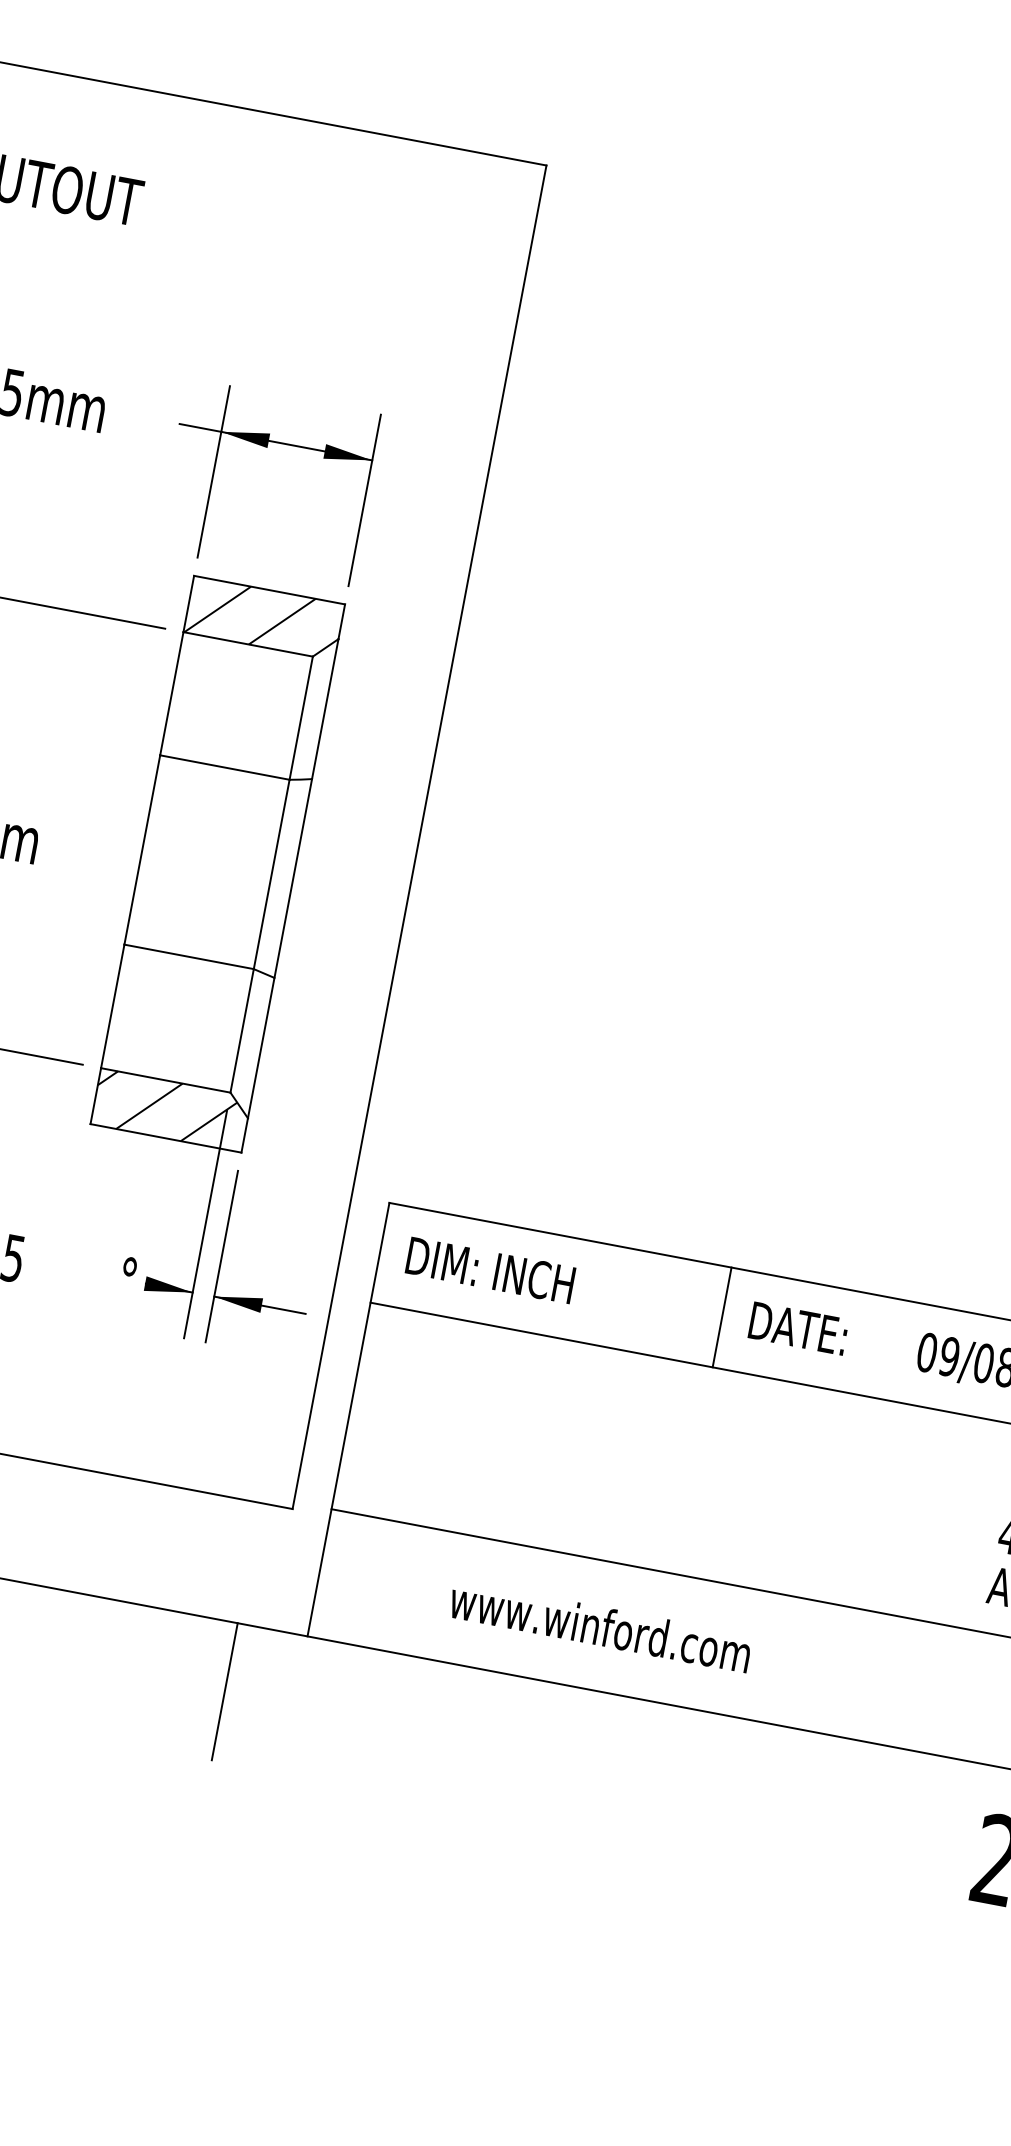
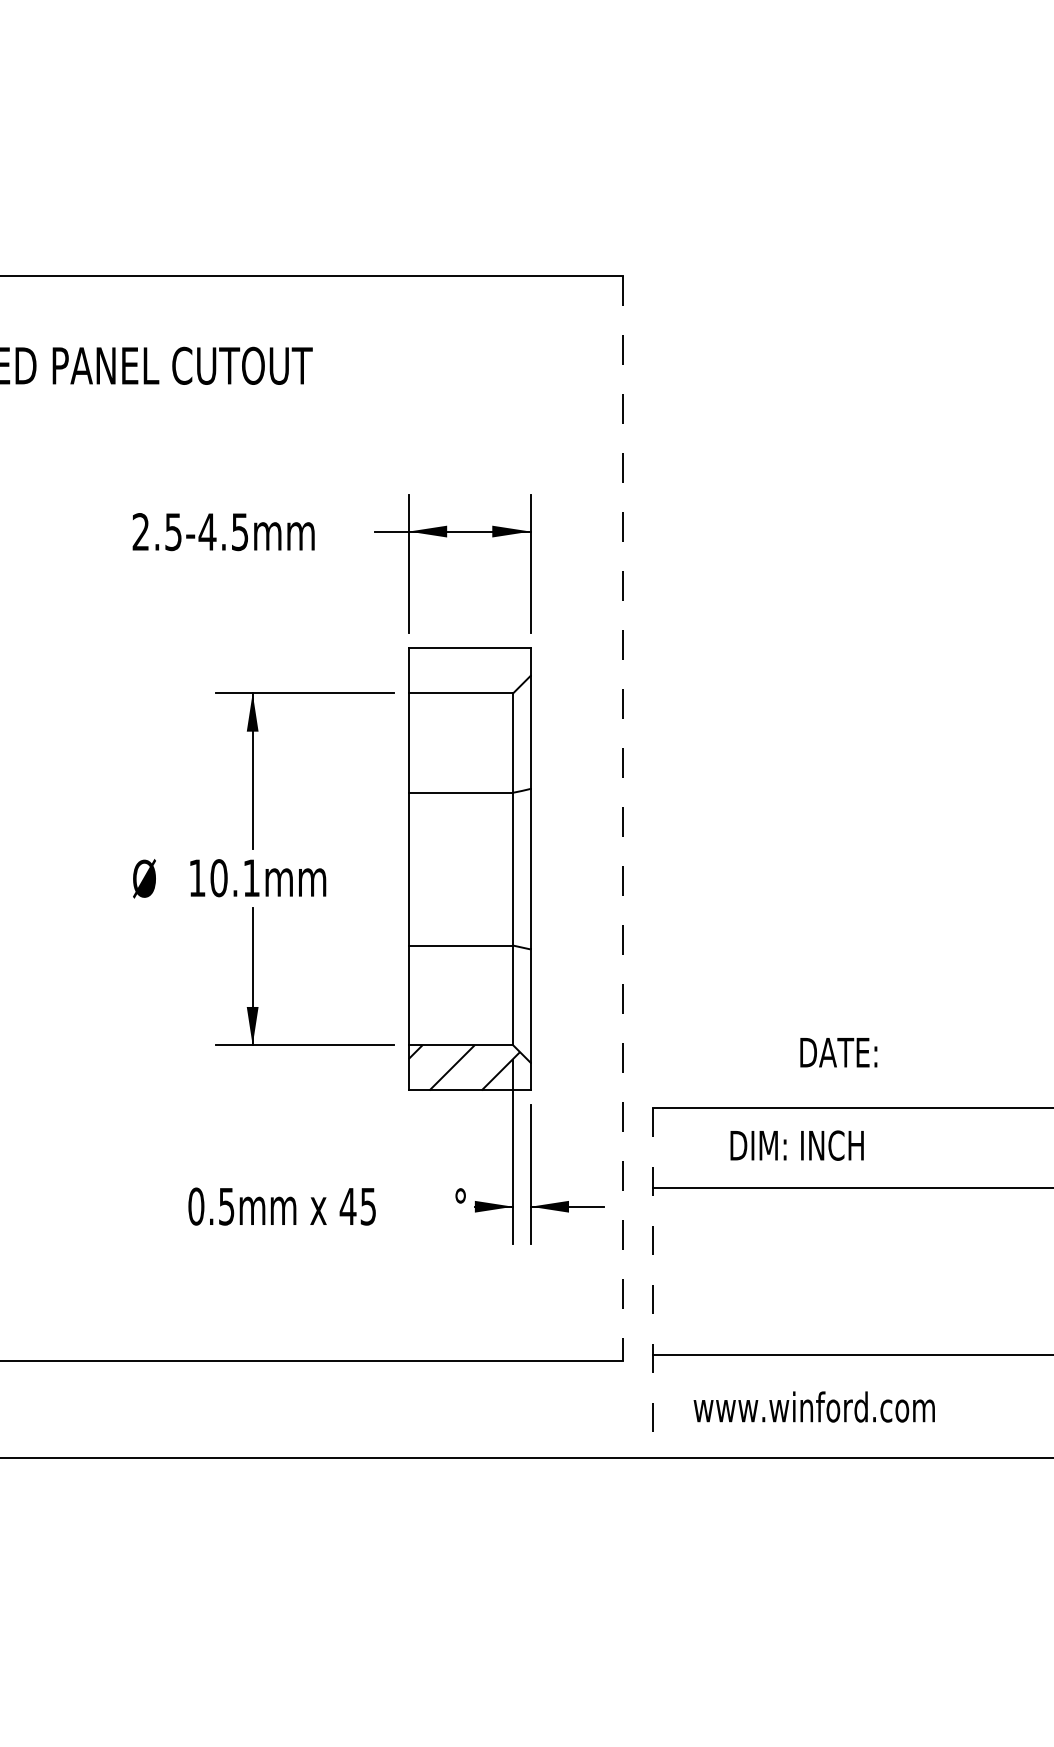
hatch: (249, 615) -> (457, 670), removed
line: (420, 837) -> (623, 818), solid -> dashed
text: (489, 1270) -> (796, 1145), moved
line: (722, 1316) -> (929, 1147), removed
text: (798, 1328) -> (838, 1052), moved
line: (348, 1419) -> (653, 1282), solid -> dashed
text: (599, 1625) -> (813, 1406), moved
line: (225, 1690) -> (597, 1512), removed

